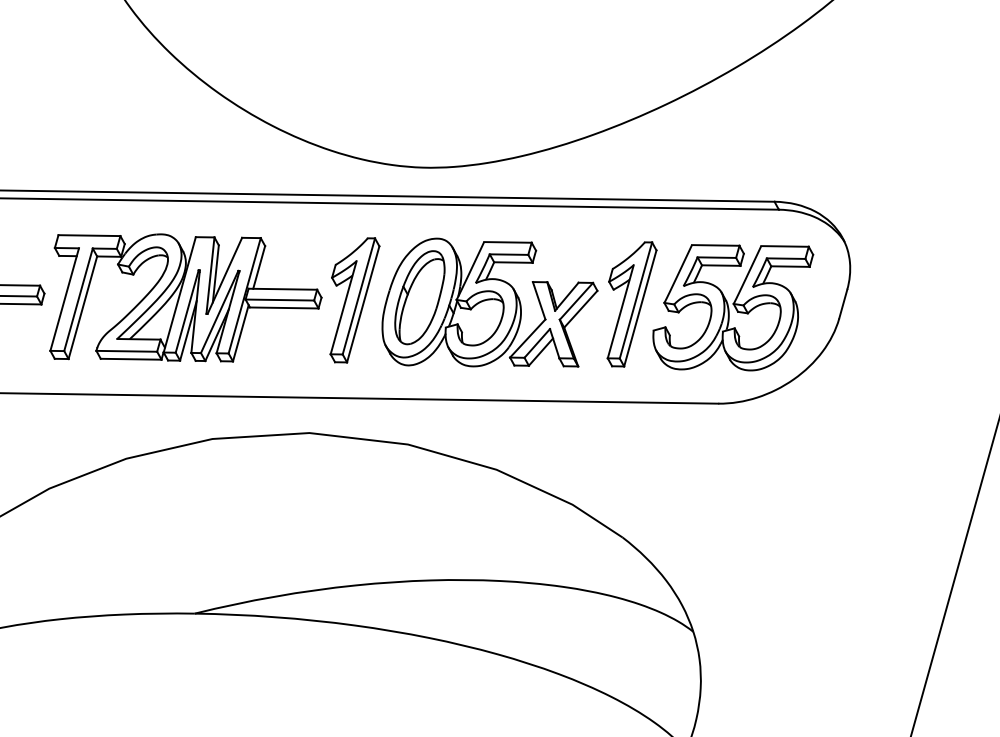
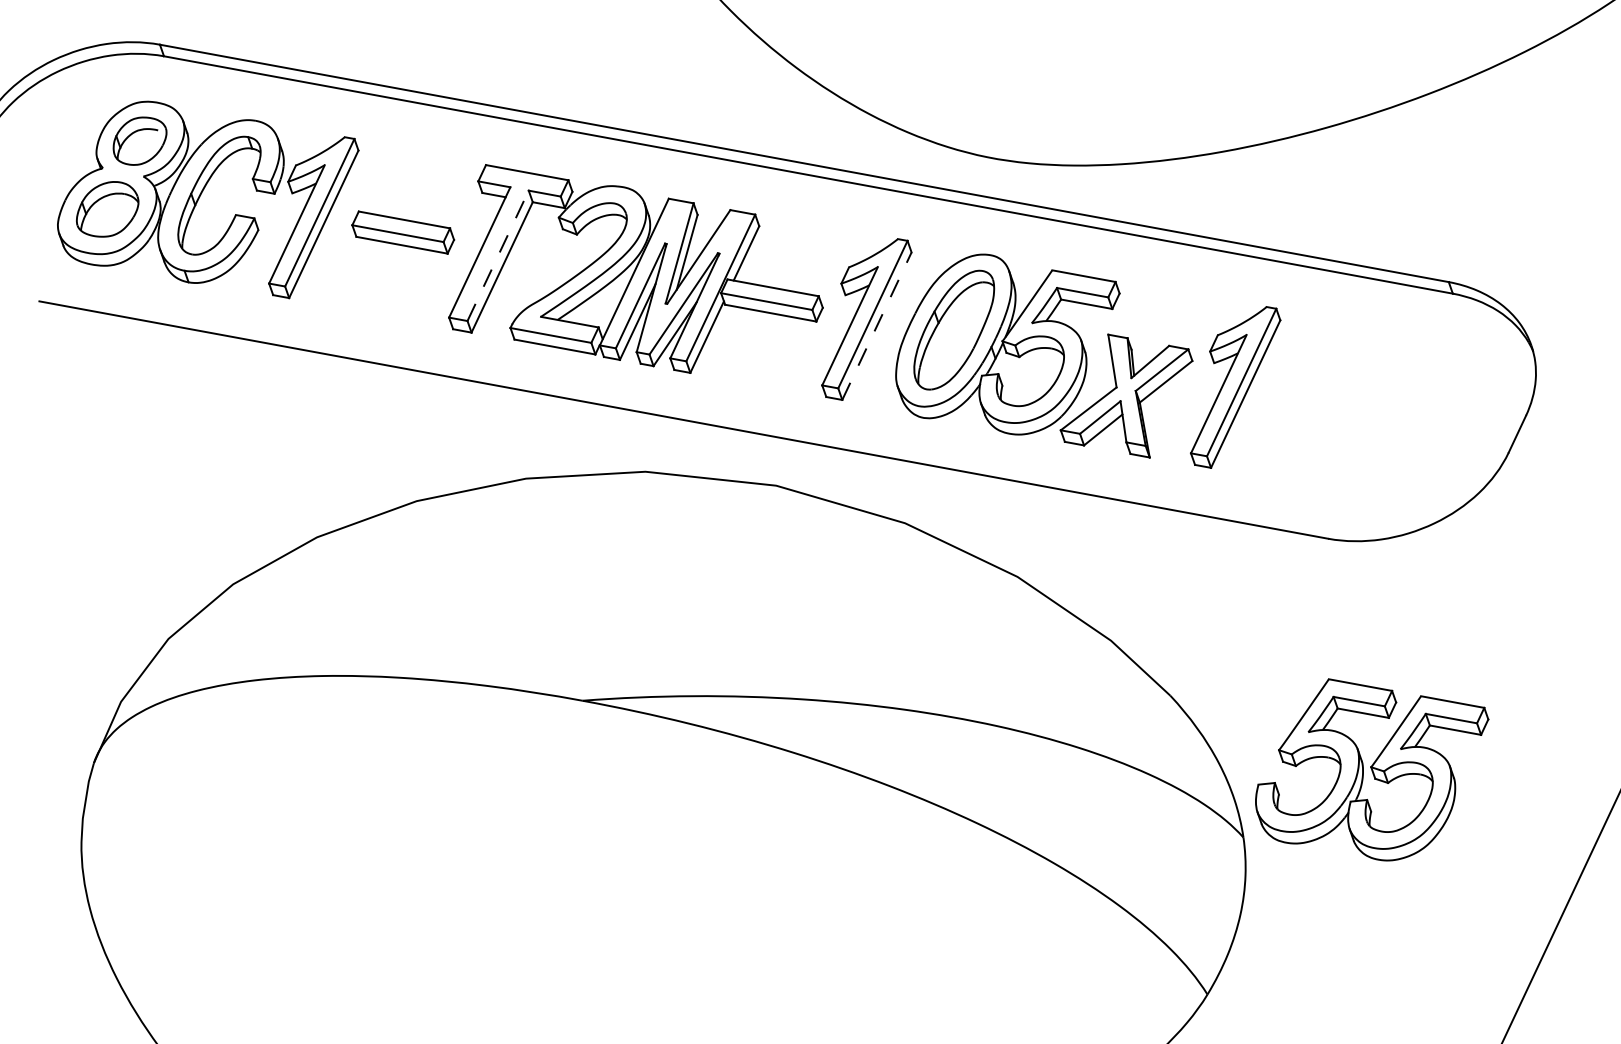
line: (78, 299) -> (498, 255), solid -> dashed
line: (363, 303) -> (877, 325), solid -> dashed
part: (734, 305) -> (1372, 769), moved

